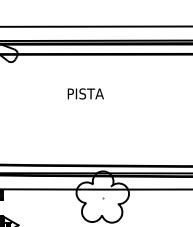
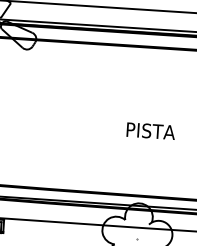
text: (85, 93) -> (150, 130), moved

